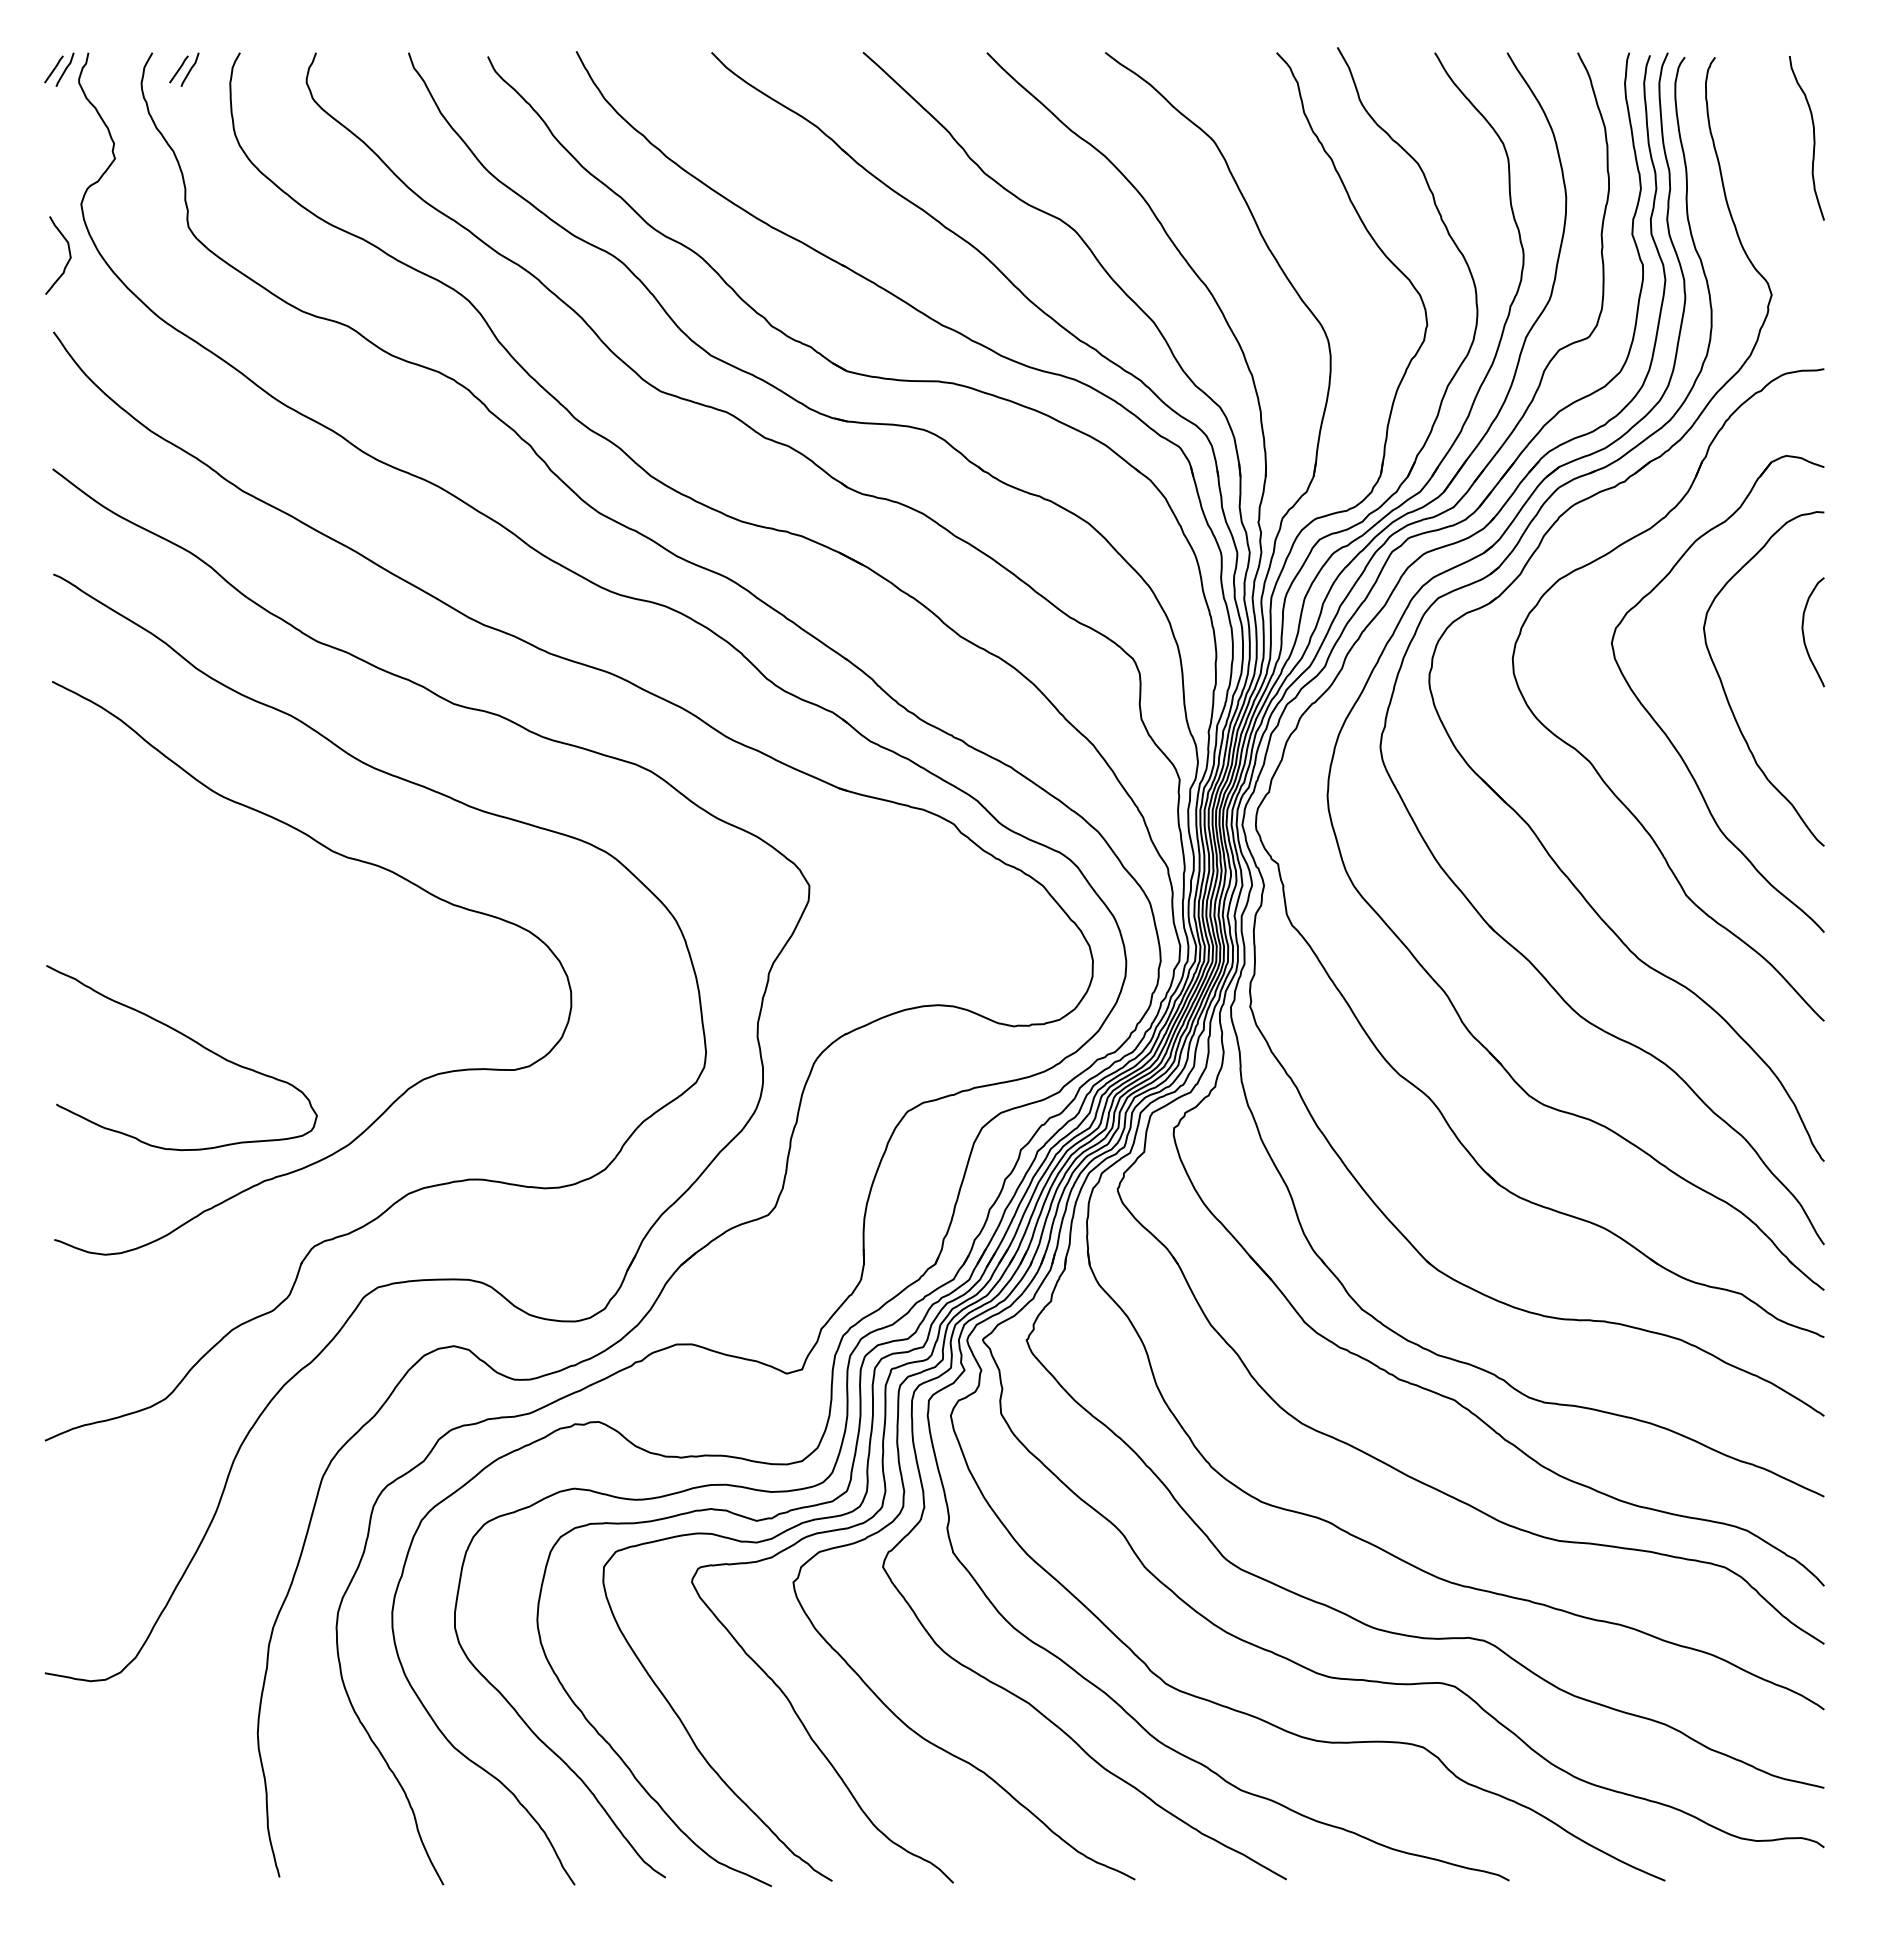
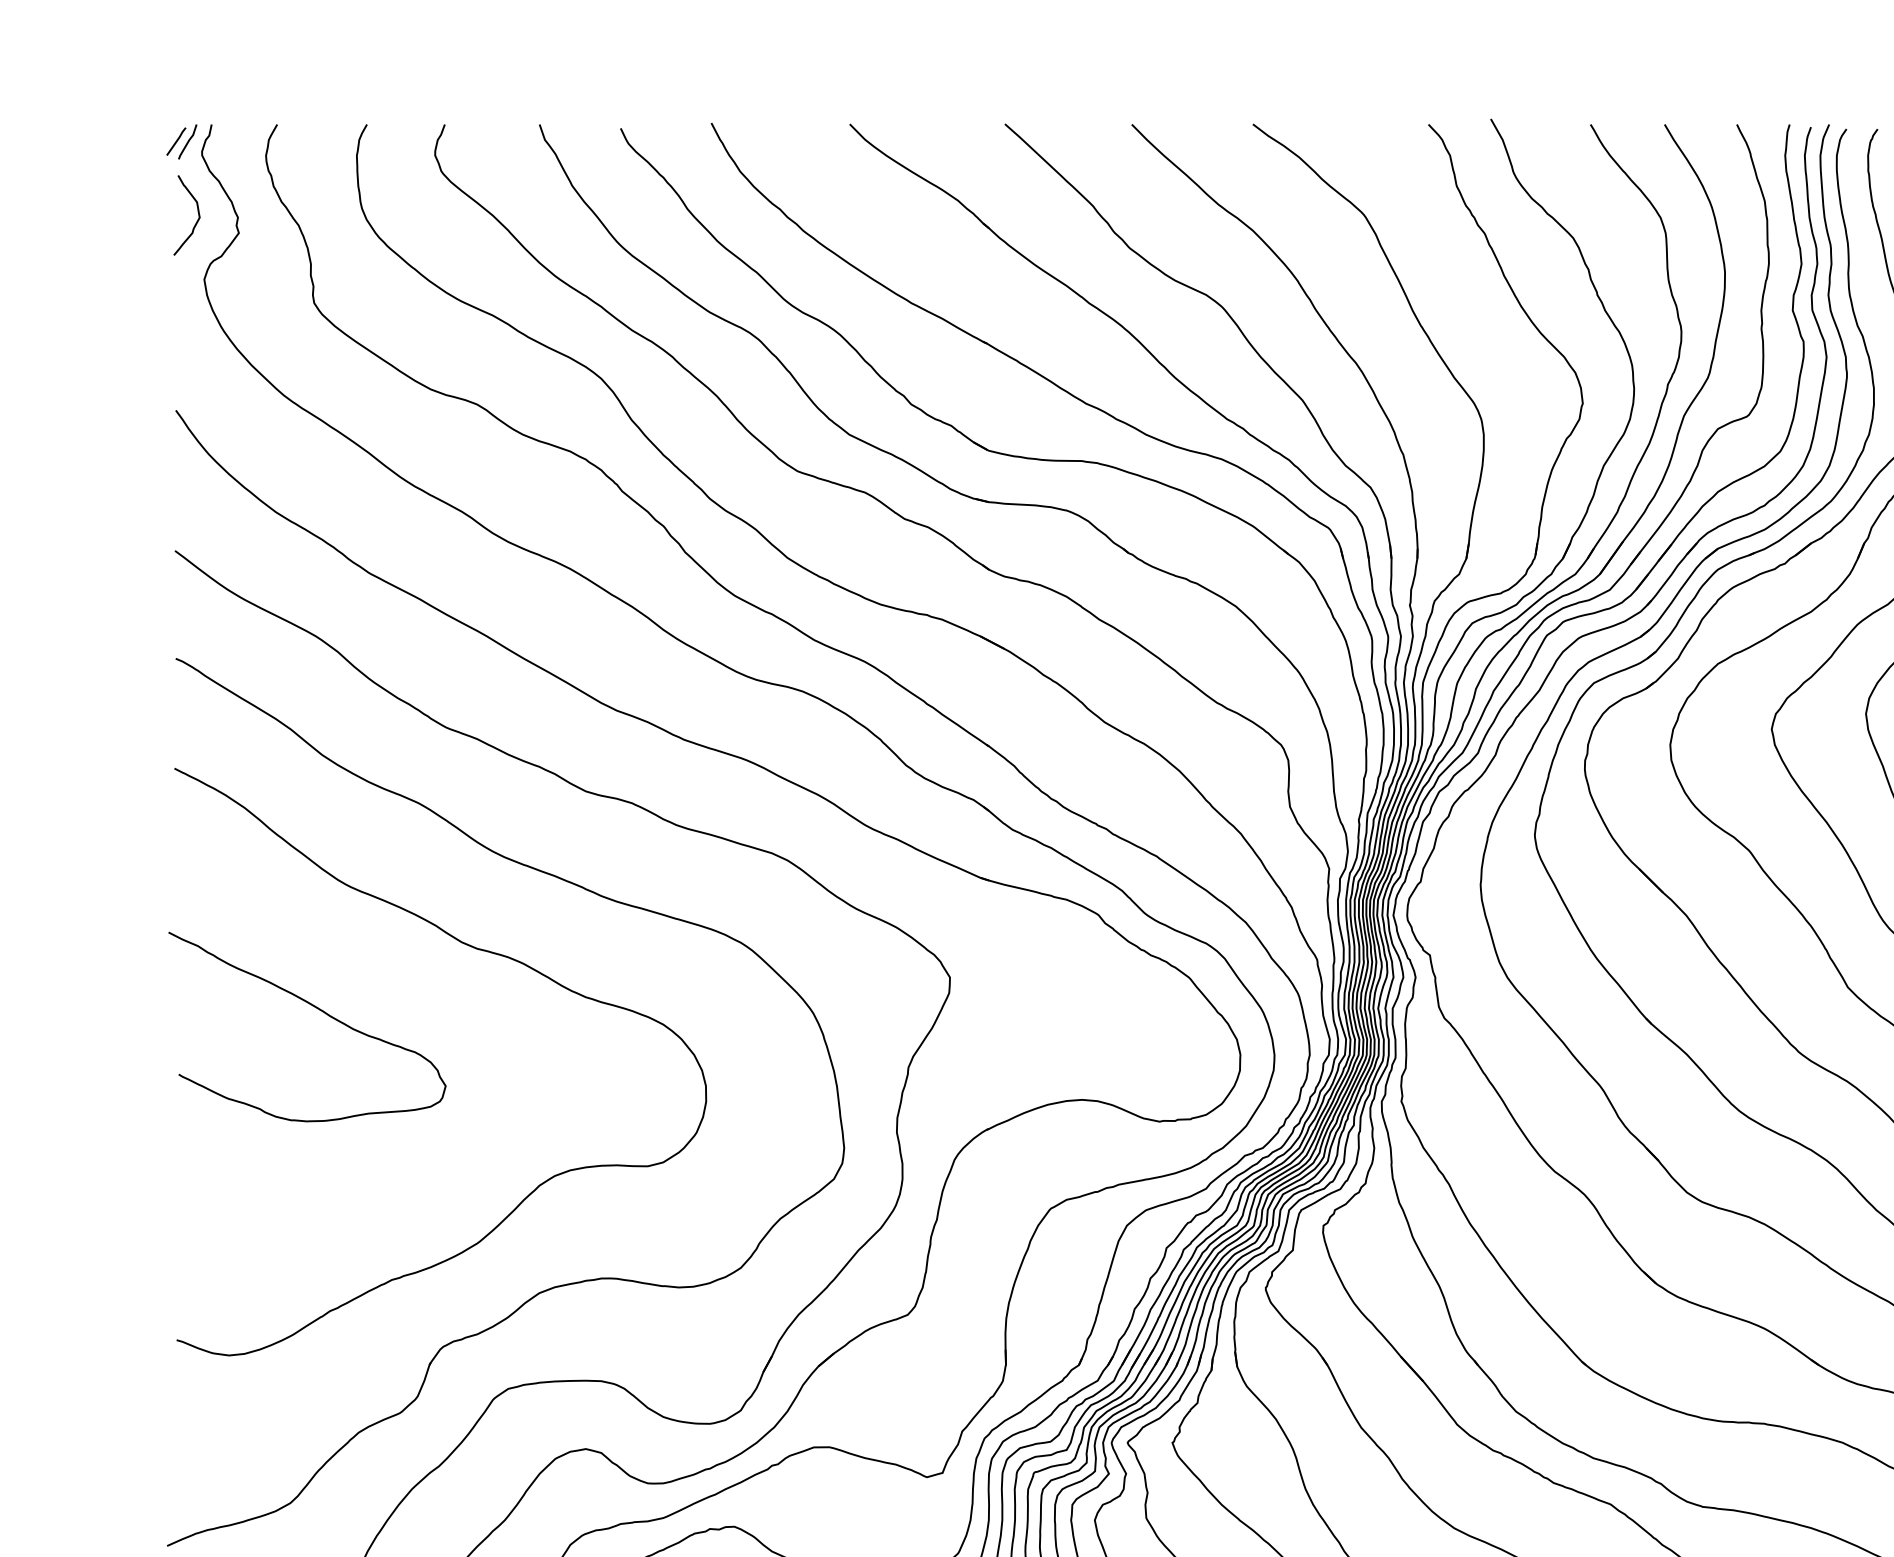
part: (184, 69) -> (310, 141), removed
curve: (68, 251) -> (197, 211), moved
curve: (192, 1041) -> (318, 1010), moved

